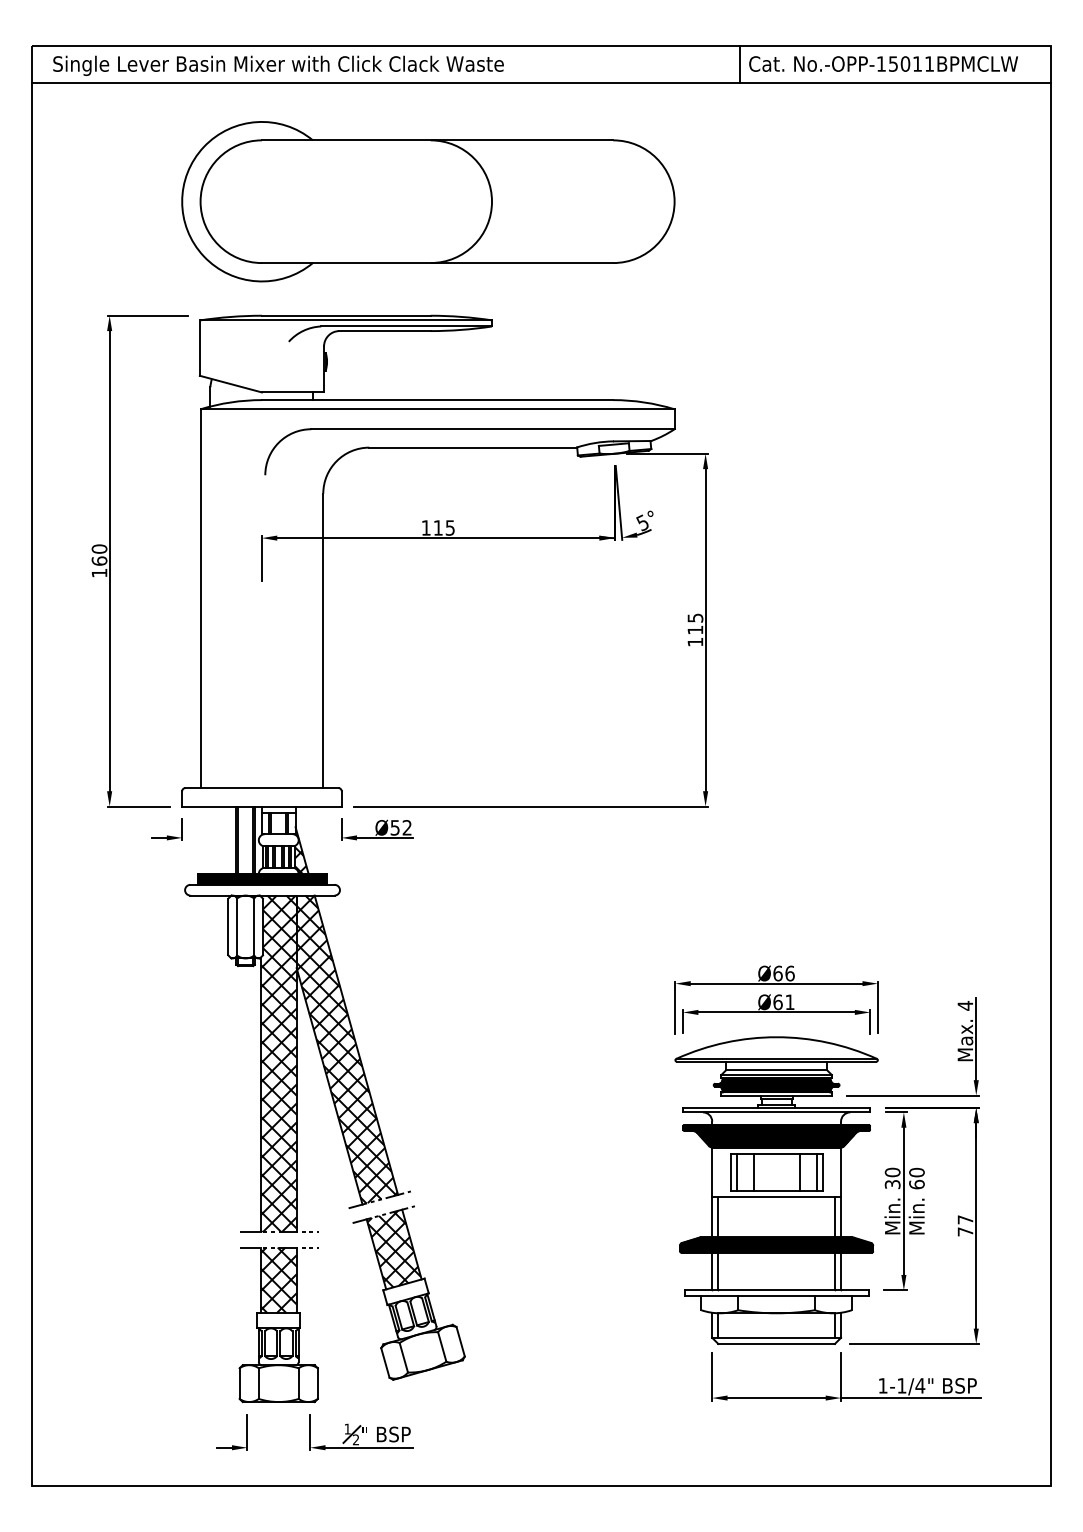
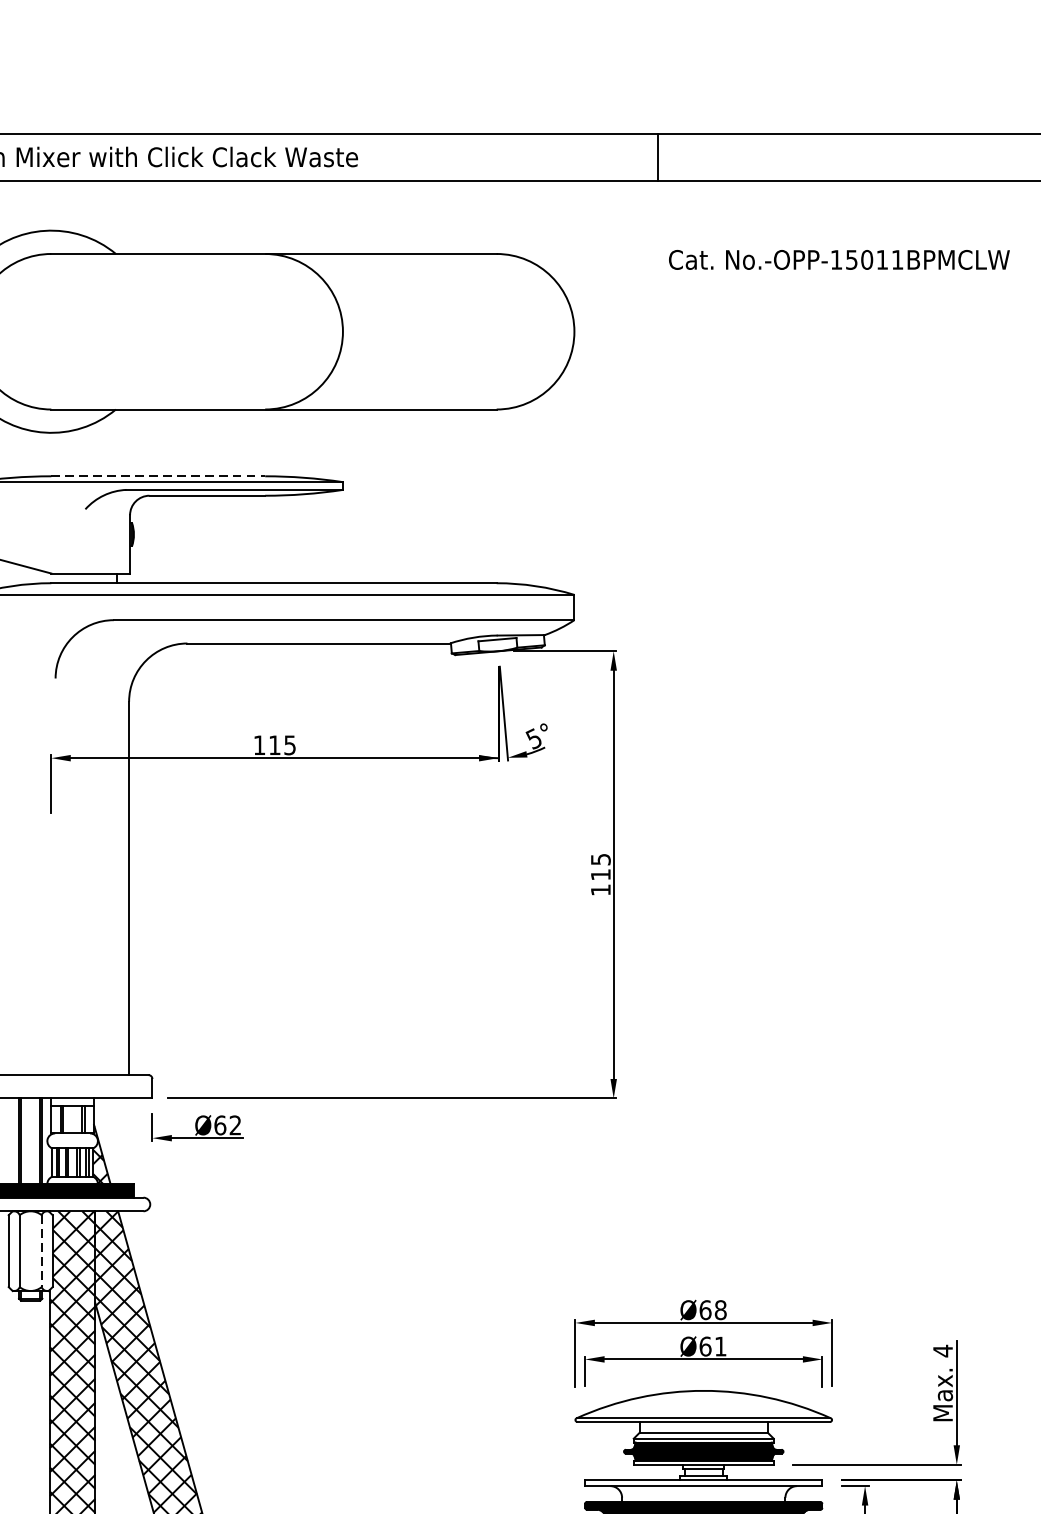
text: (883, 63) -> (839, 259), moved
line: (346, 315) -> (158, 475), solid -> dashed
text: (394, 827) -> (219, 1124), Ø52 -> Ø62
line: (254, 927) -> (41, 1251), solid -> dashed
text: (789, 973) -> (720, 1310), Ø66 -> Ø68

